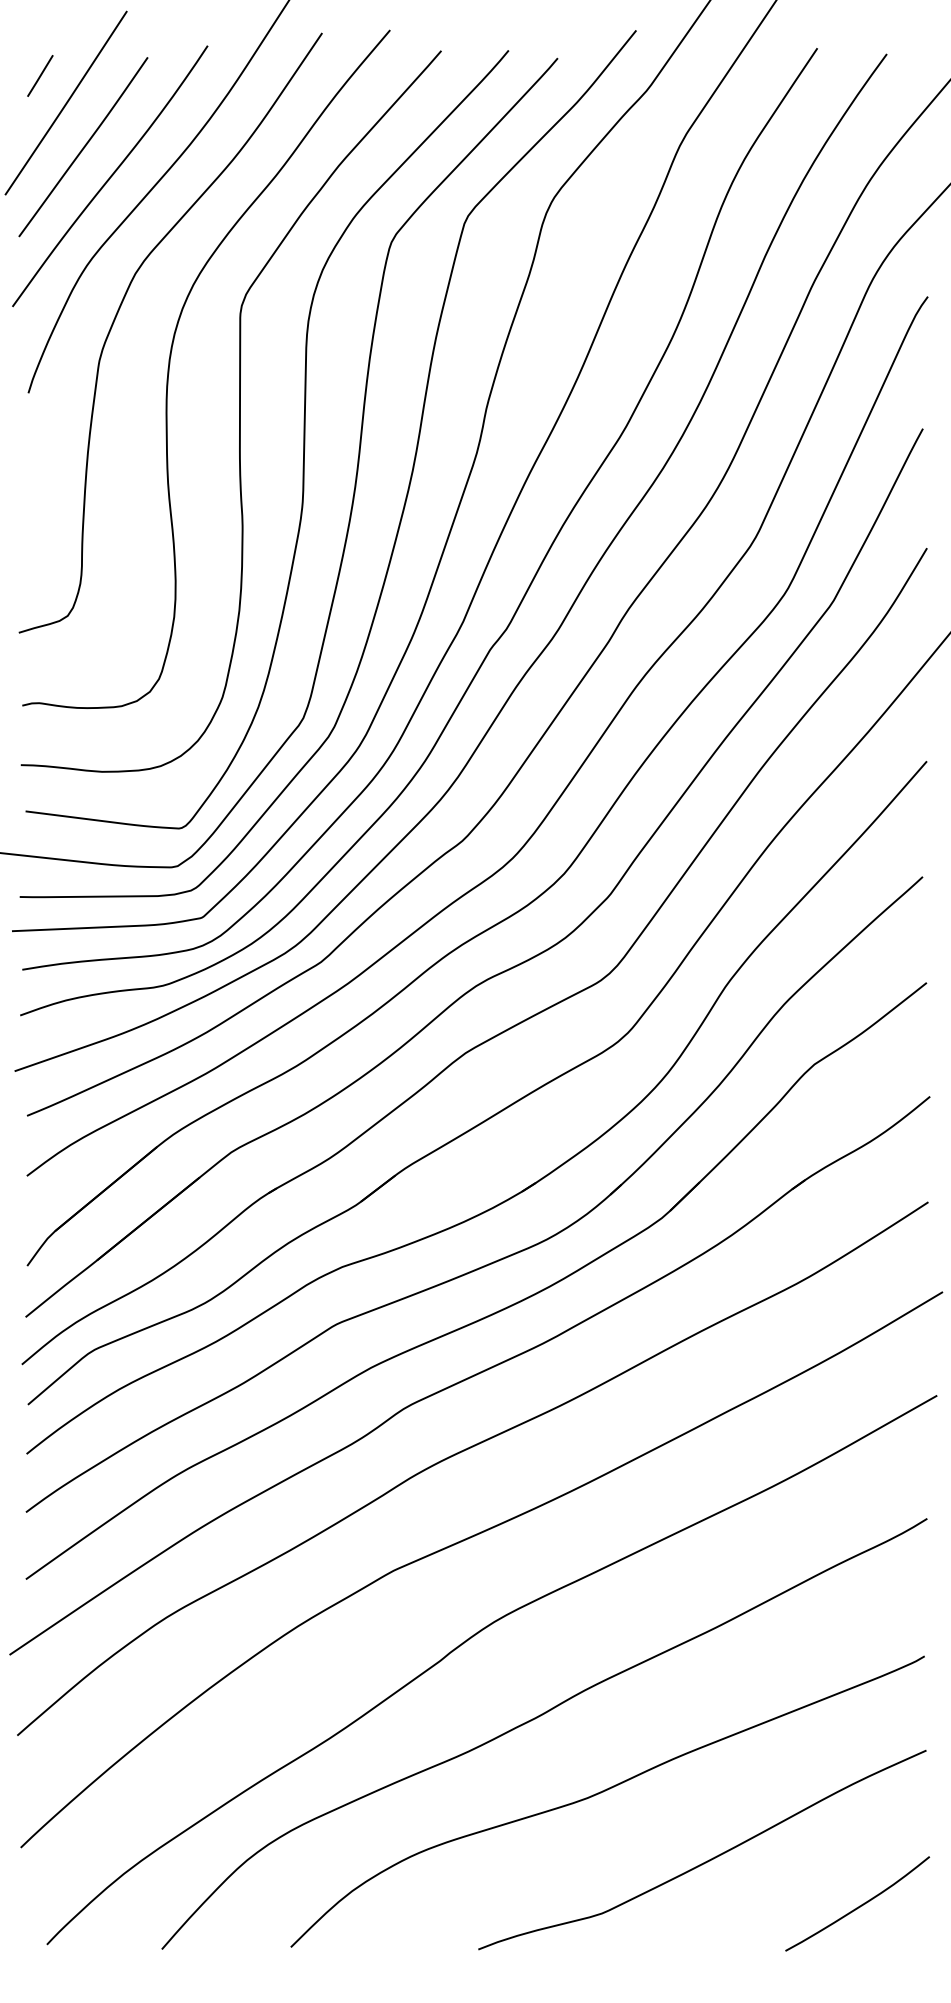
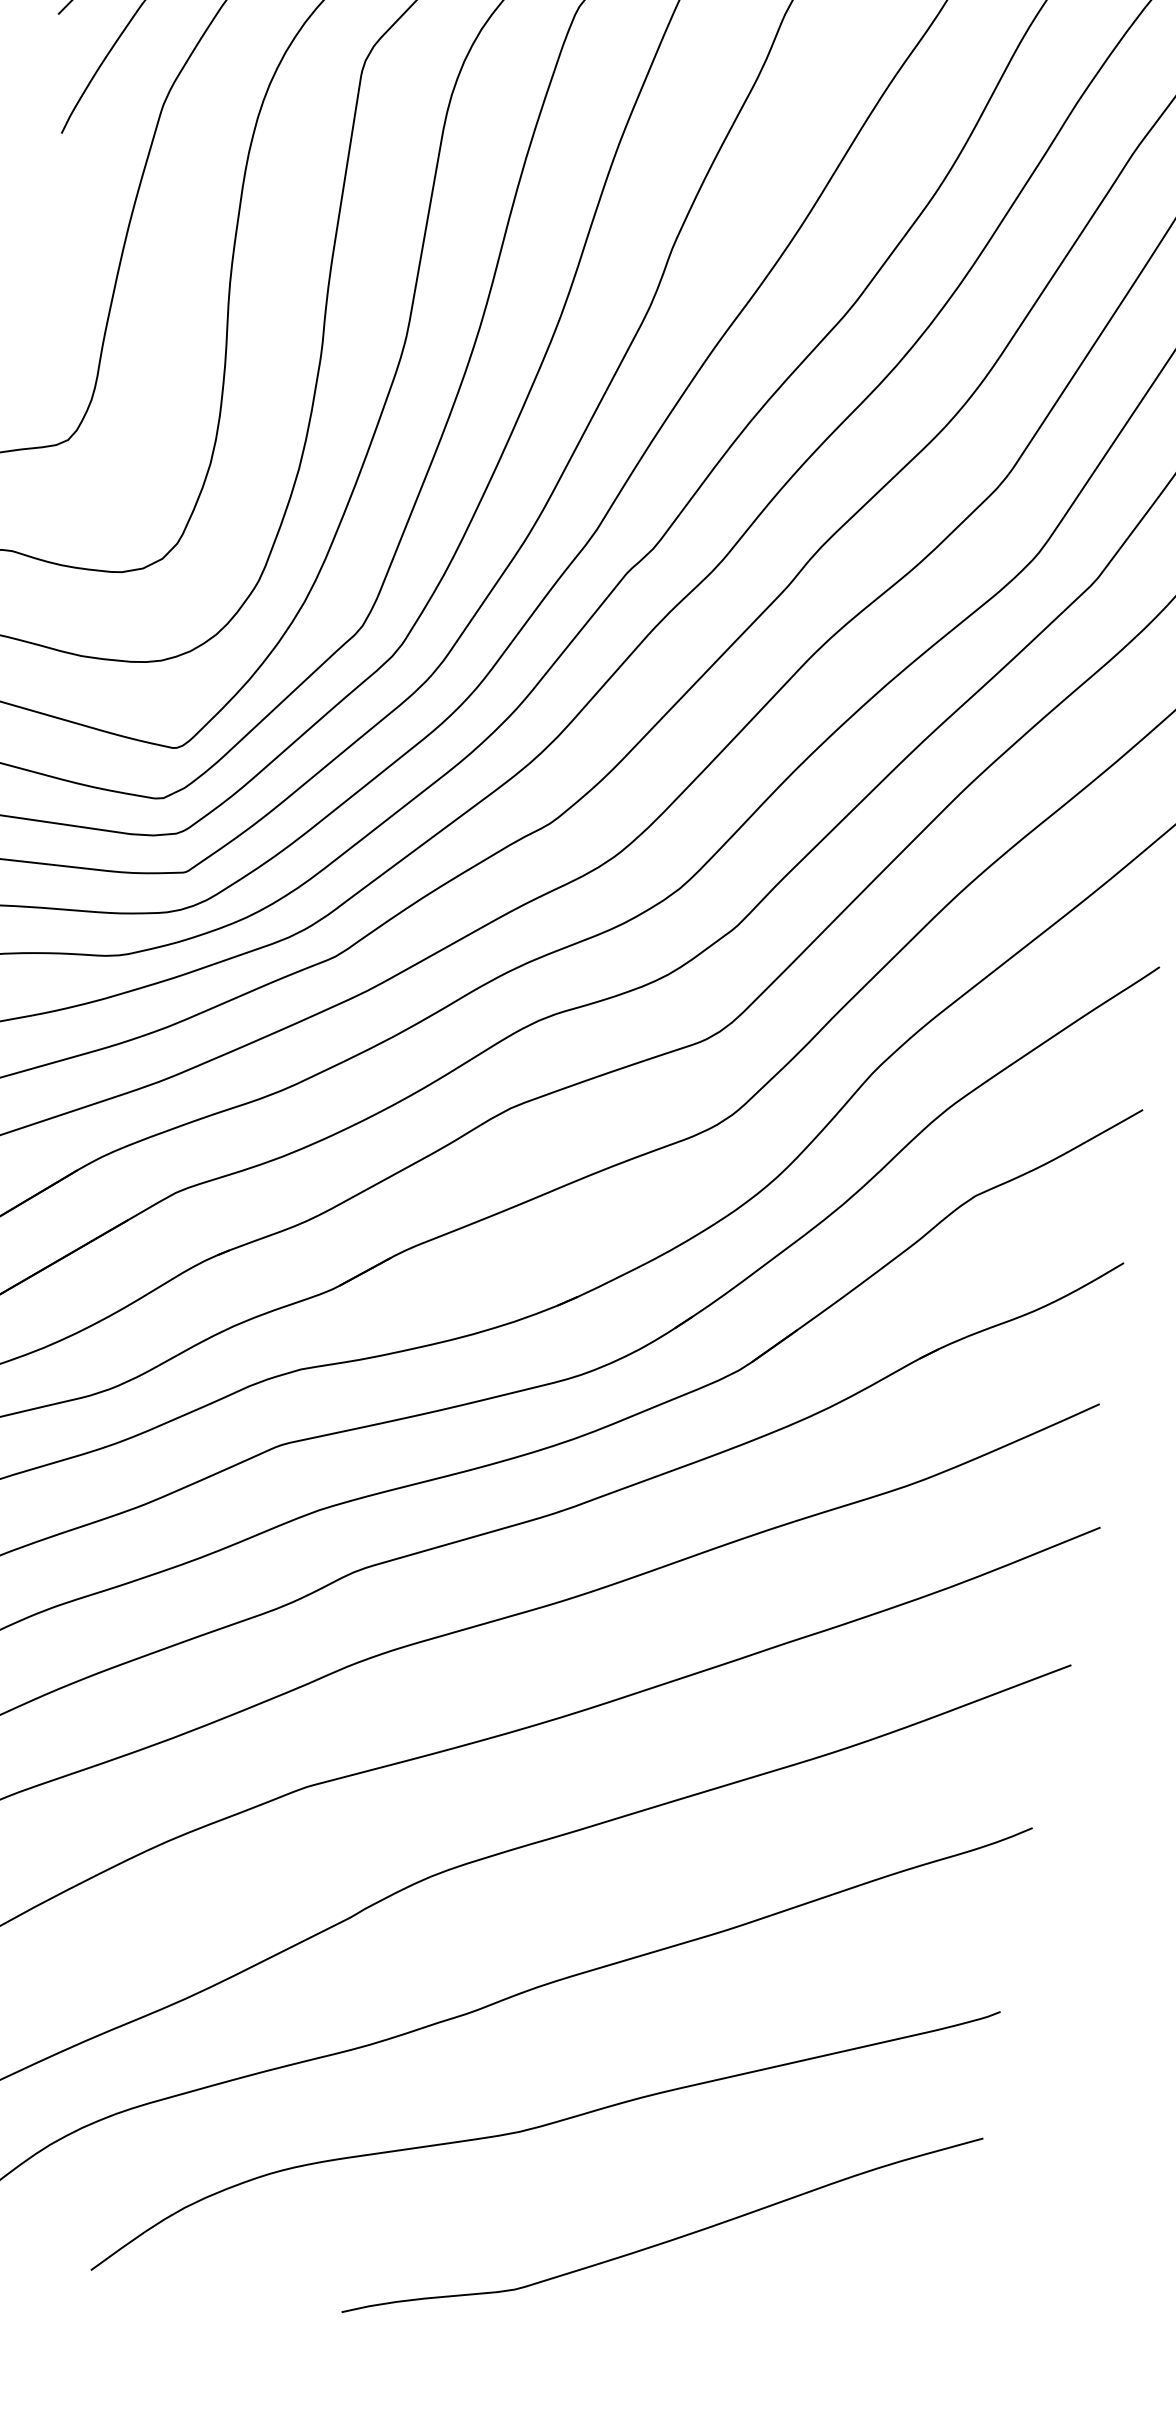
curve: (859, 1905) -> (861, 2332), removed

